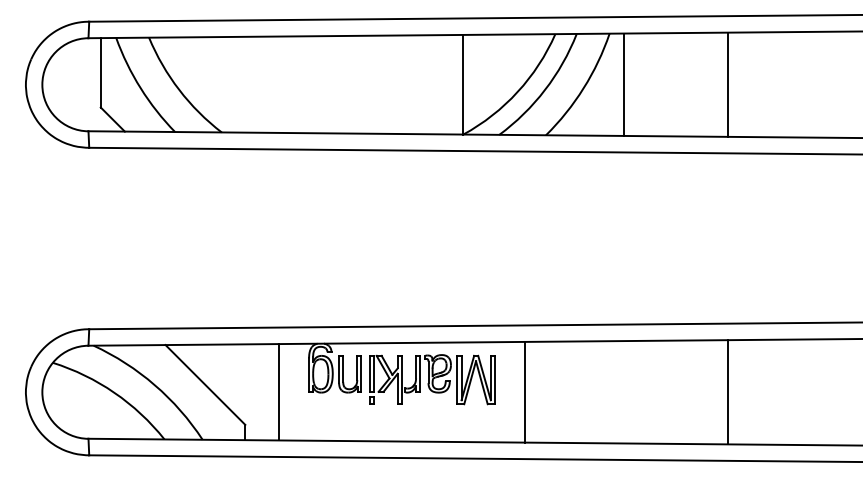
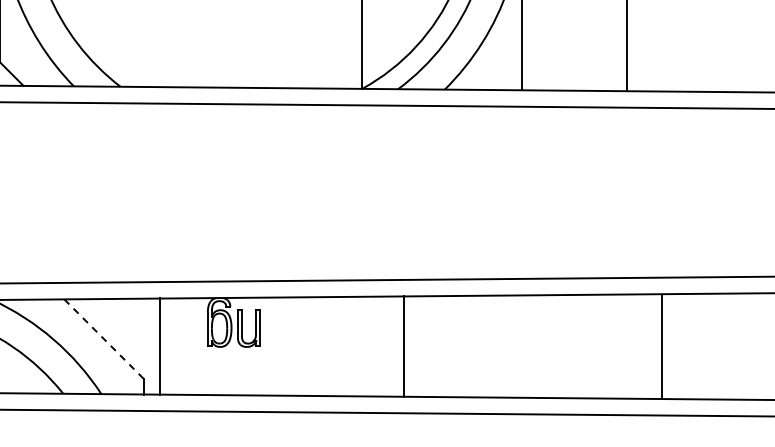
part: (432, 379) -> (331, 333), removed
line: (205, 385) -> (104, 339), solid -> dashed
line: (525, 391) -> (404, 345), moved
line: (279, 392) -> (160, 346), moved
line: (728, 392) -> (662, 346), moved

